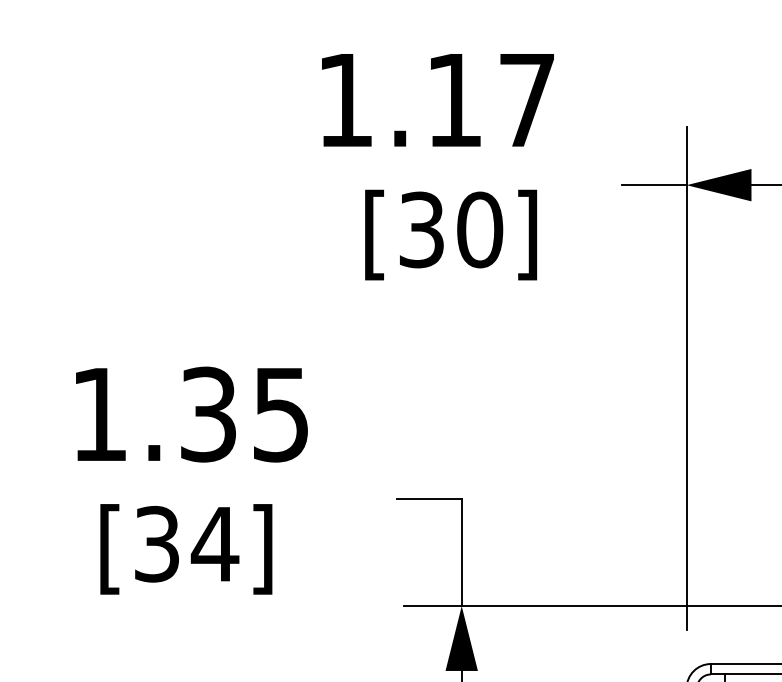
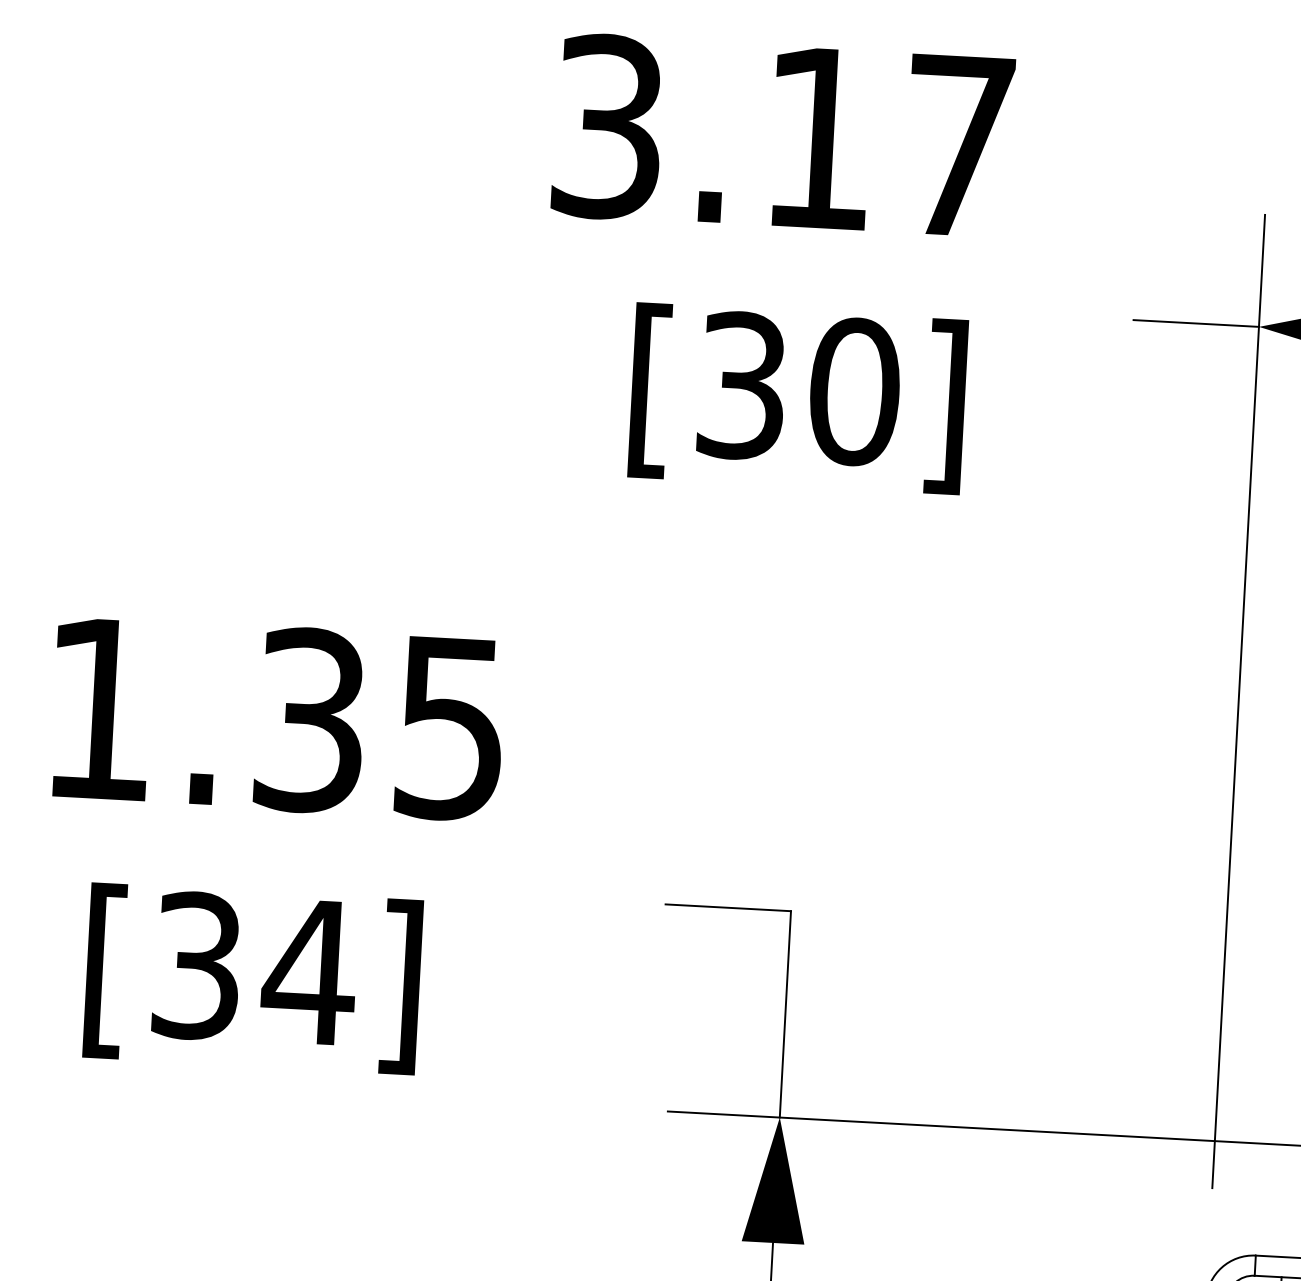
text: (345, 100) -> (607, 127), 1.17 -> 3.17

